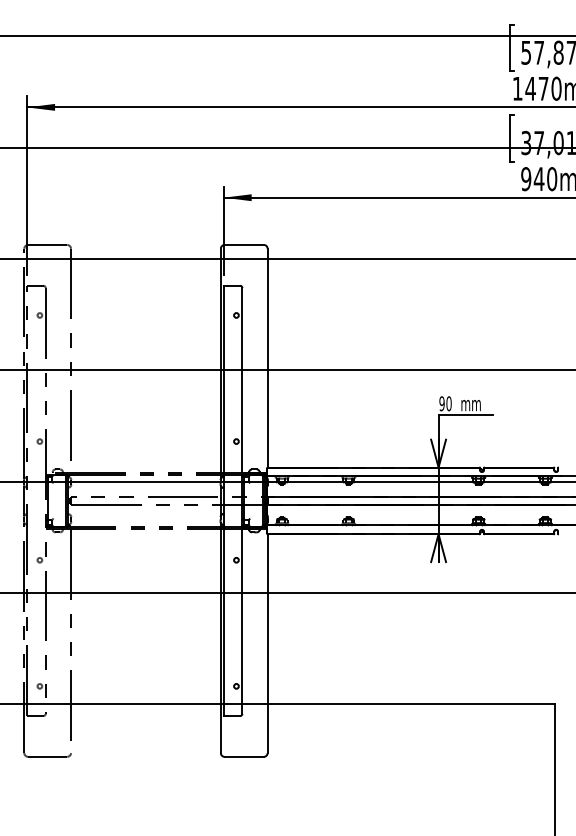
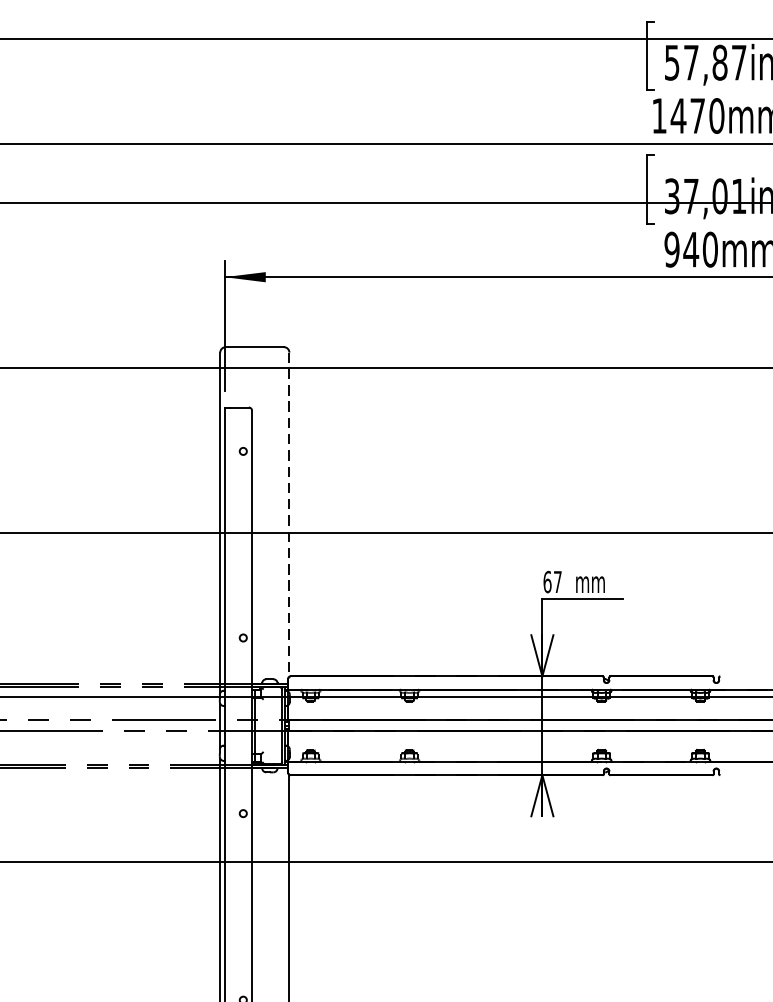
line: (267, 358) -> (289, 515), solid -> dashed
text: (445, 403) -> (552, 581), 90 -> 67

